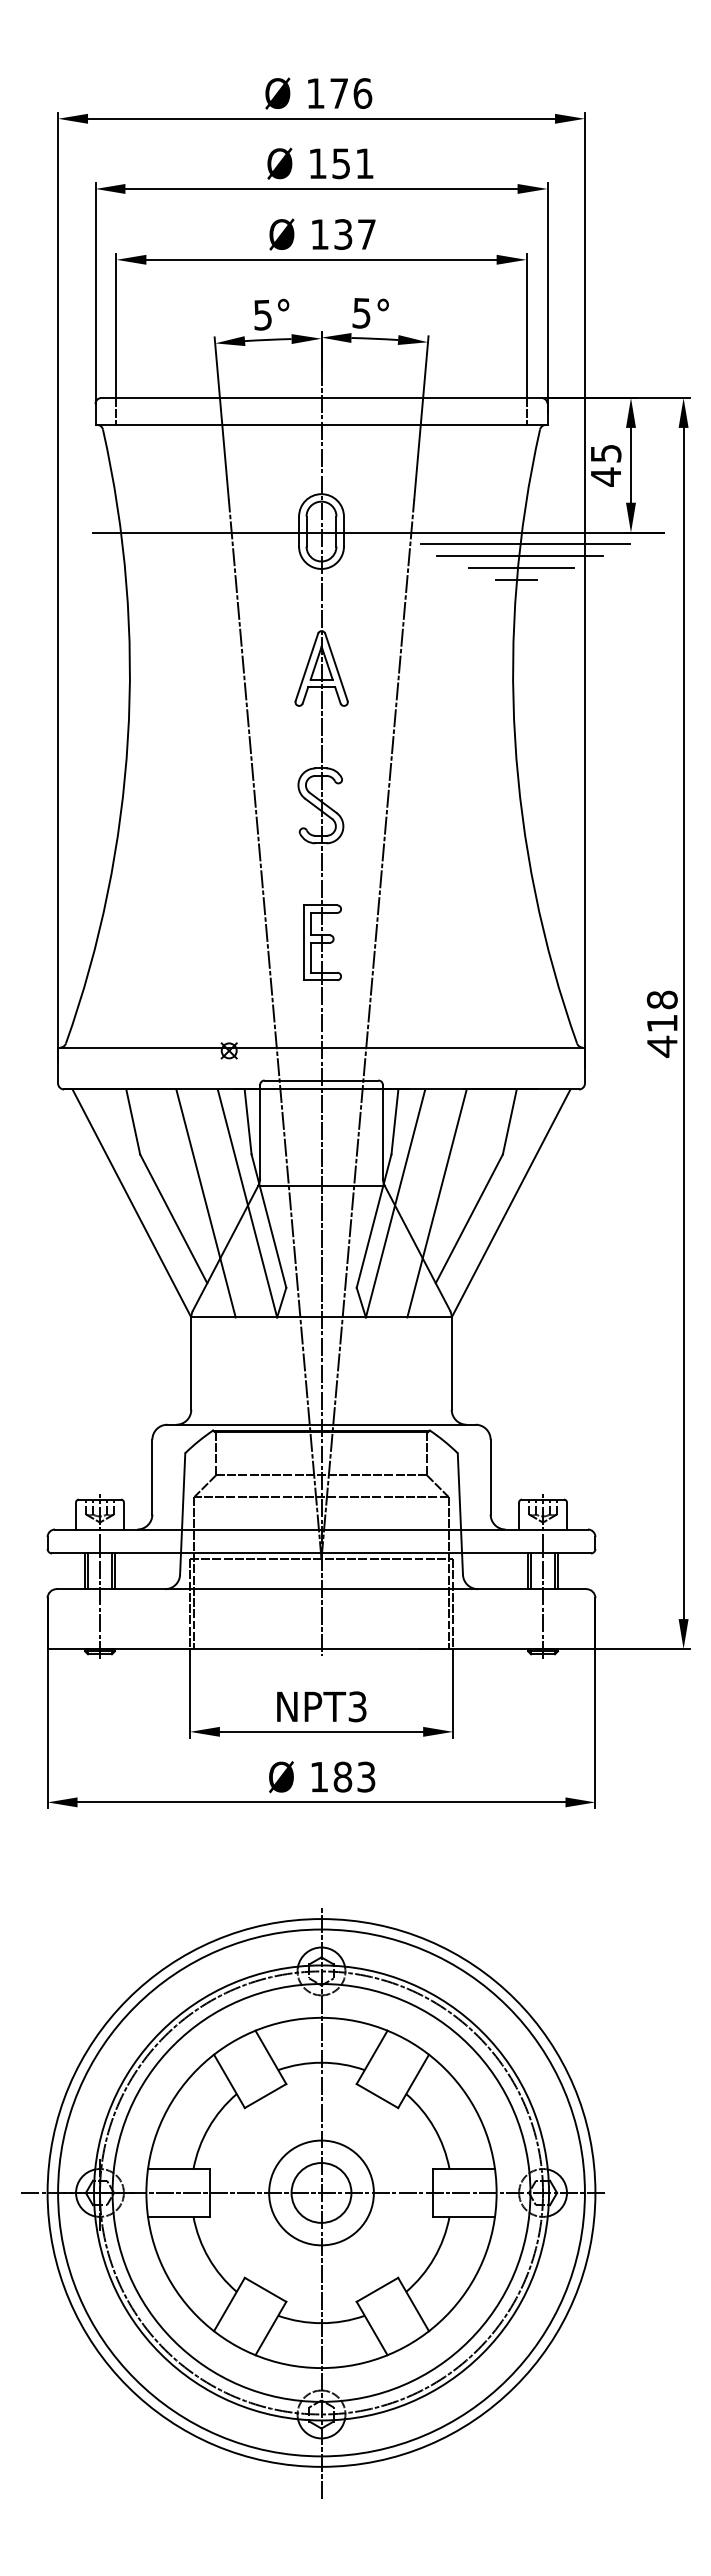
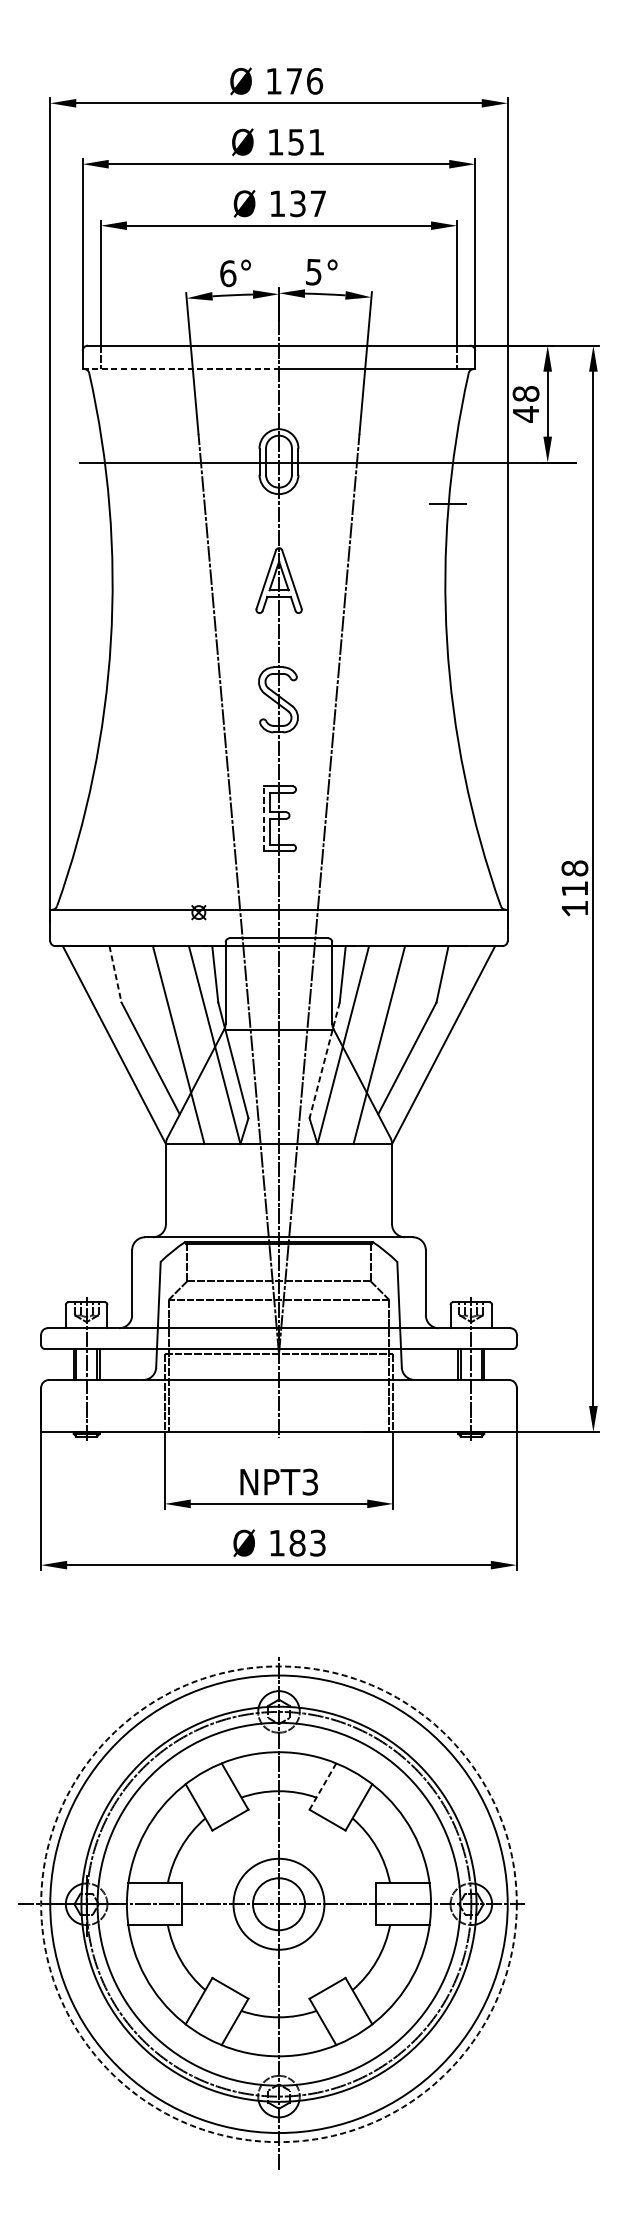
text: (262, 314) -> (227, 273), 5° -> 6°
line: (209, 424) -> (181, 368), solid -> dashed
text: (605, 453) -> (525, 393), 45 -> 48
line: (525, 544) -> (456, 472), removed
line: (519, 556) -> (450, 483), removed
line: (521, 568) -> (452, 493), removed
line: (303, 942) -> (263, 818), solid -> dashed
text: (662, 1046) -> (575, 908), 4 -> 1
line: (133, 1122) -> (115, 974), solid -> dashed
line: (374, 1221) -> (324, 1060), solid -> dashed
line: (372, 2057) -> (323, 1786), solid -> dashed
circle: (321, 2192) -> (278, 1903), solid -> dashed

